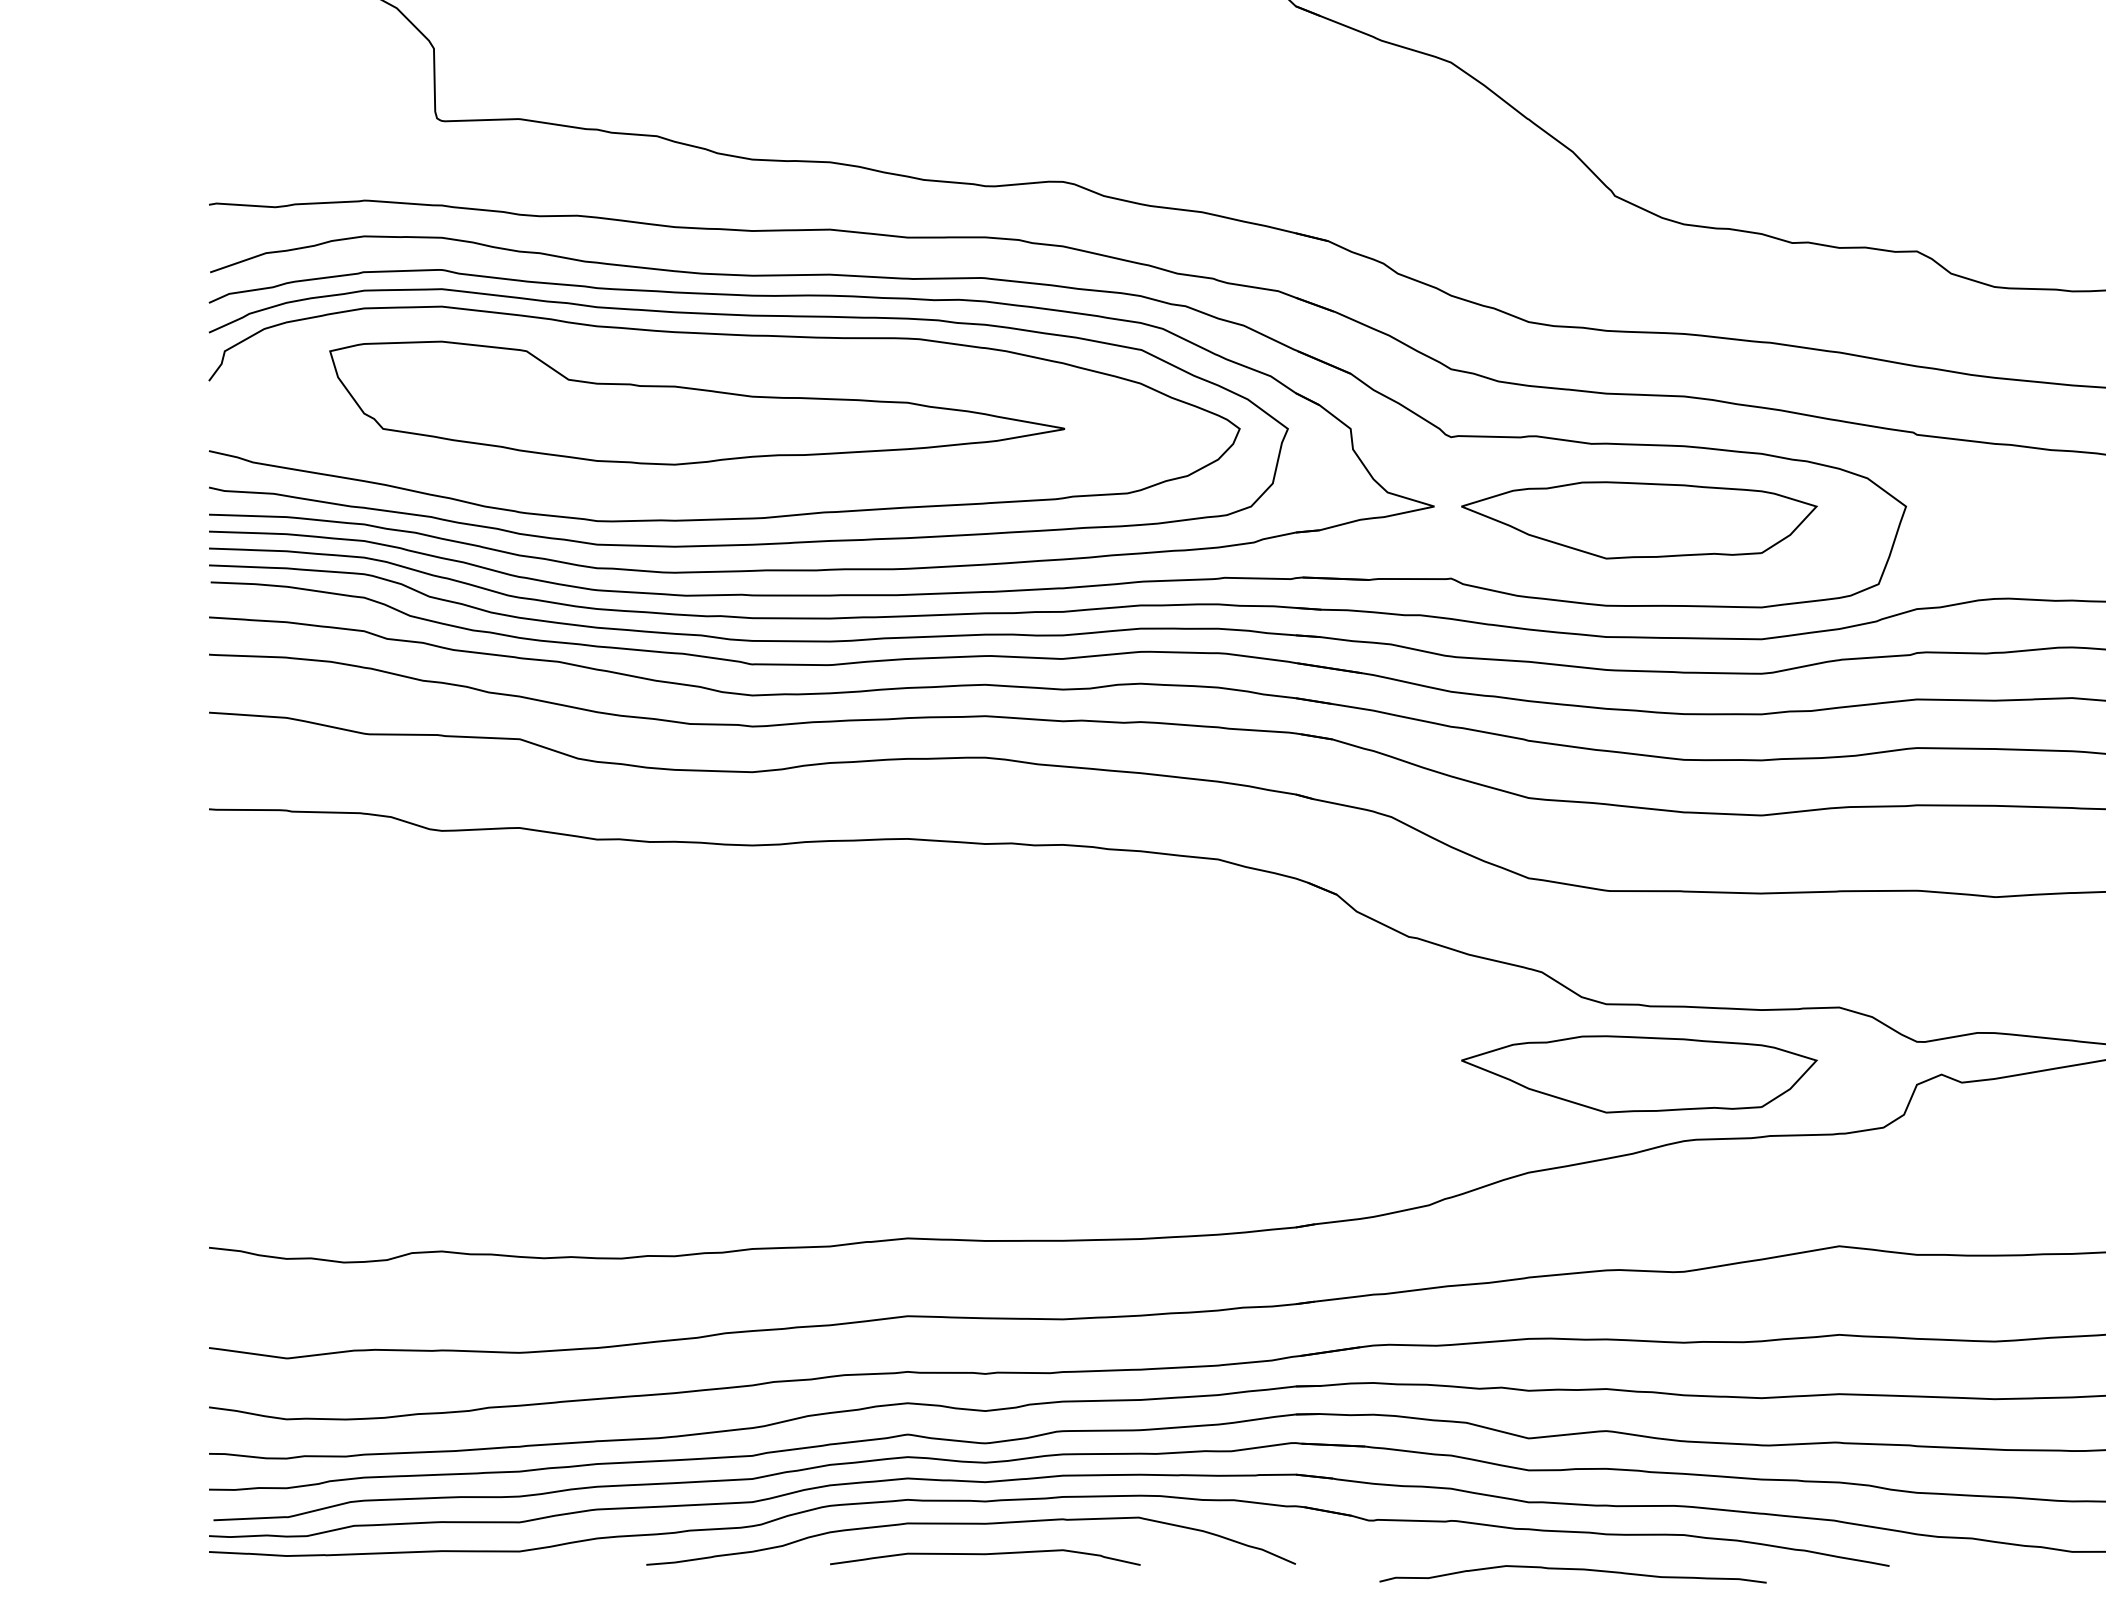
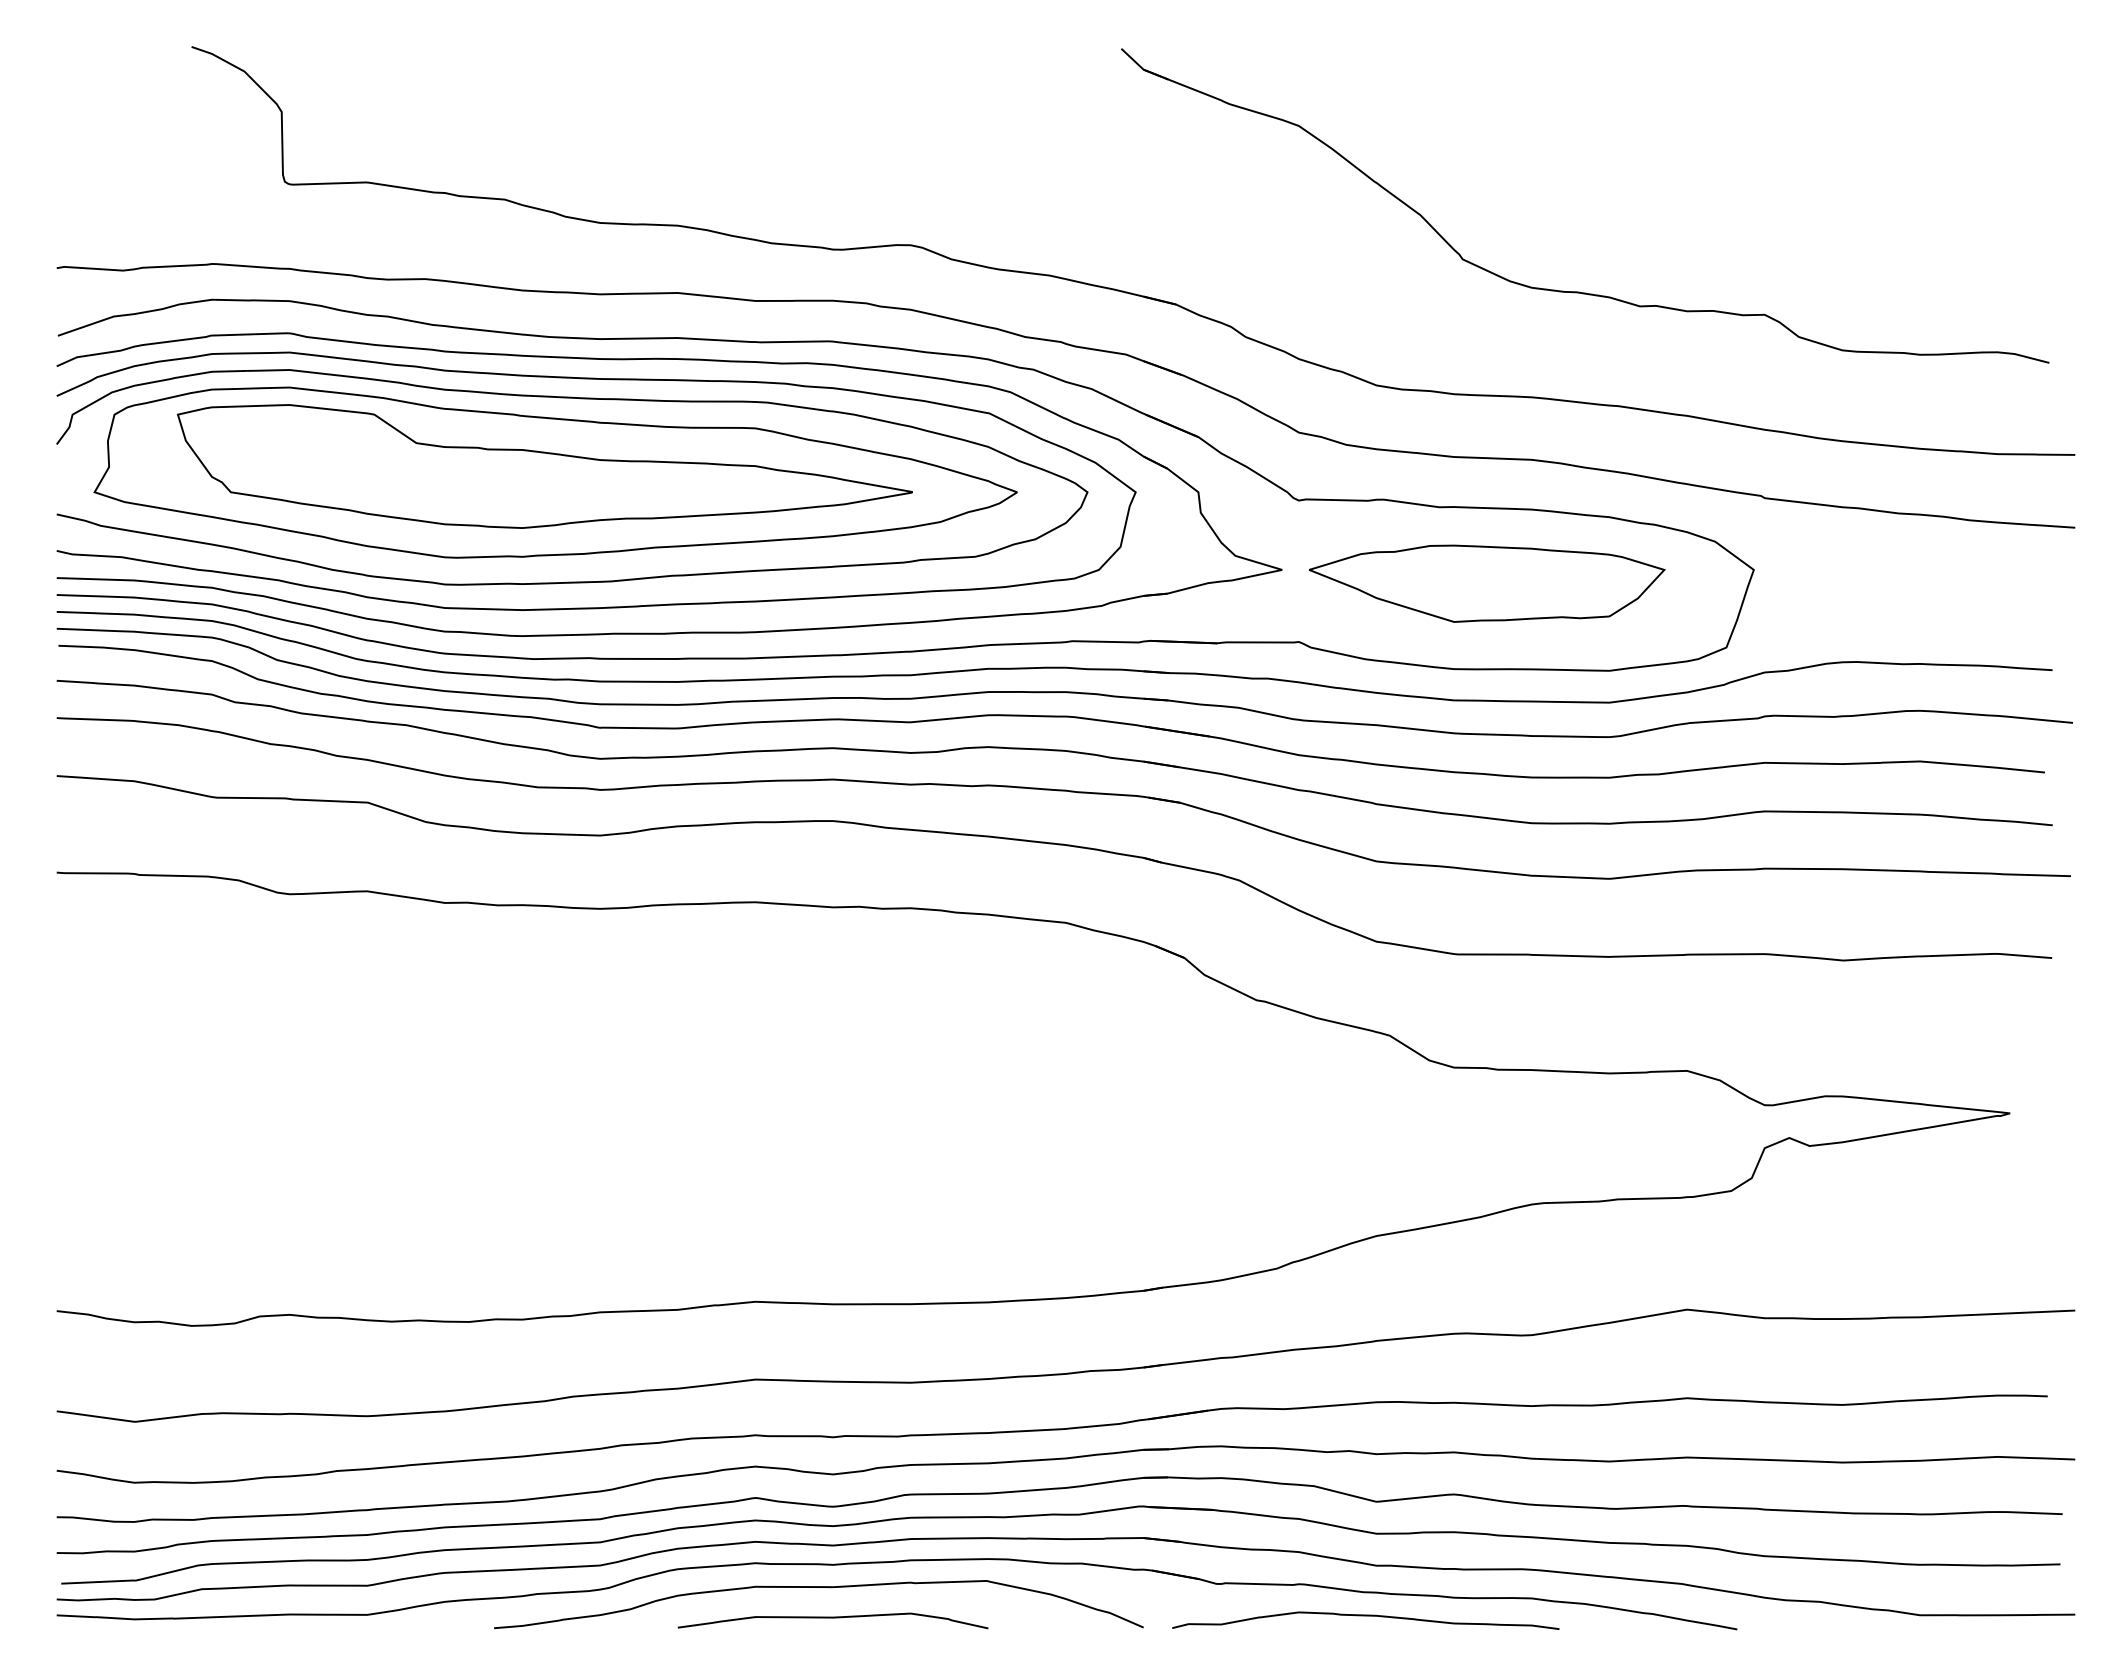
part: (707, 409) -> (555, 472), added
part: (1639, 1074) -> (1487, 1137), removed
curve: (1572, 1570) -> (1365, 1616), moved

